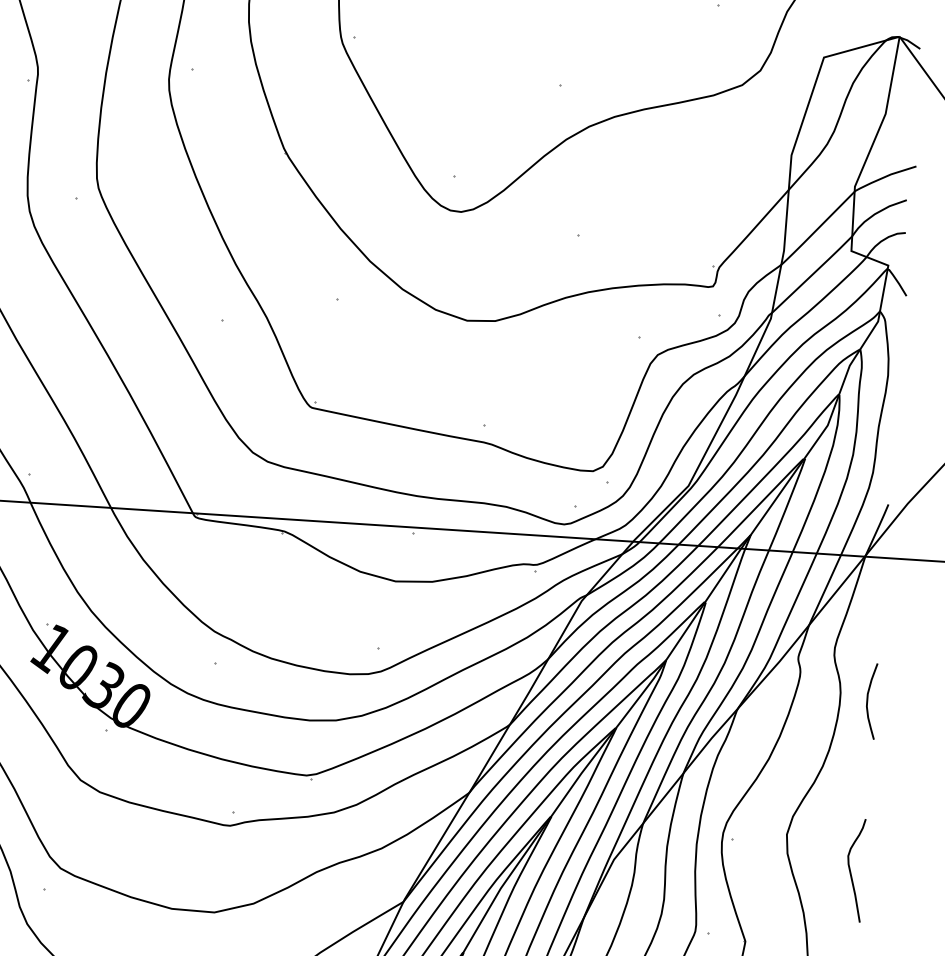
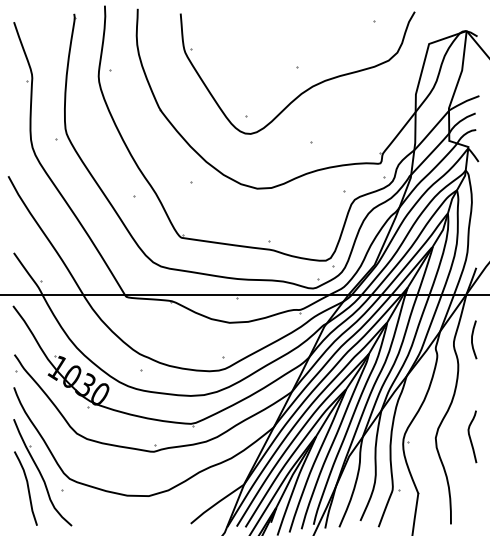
curve: (868, 700) -> (472, 339), moved
curve: (851, 869) -> (470, 436), moved

